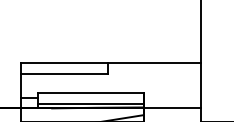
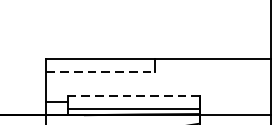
line: (65, 73) -> (101, 71), solid -> dashed
line: (90, 93) -> (133, 96), solid -> dashed

